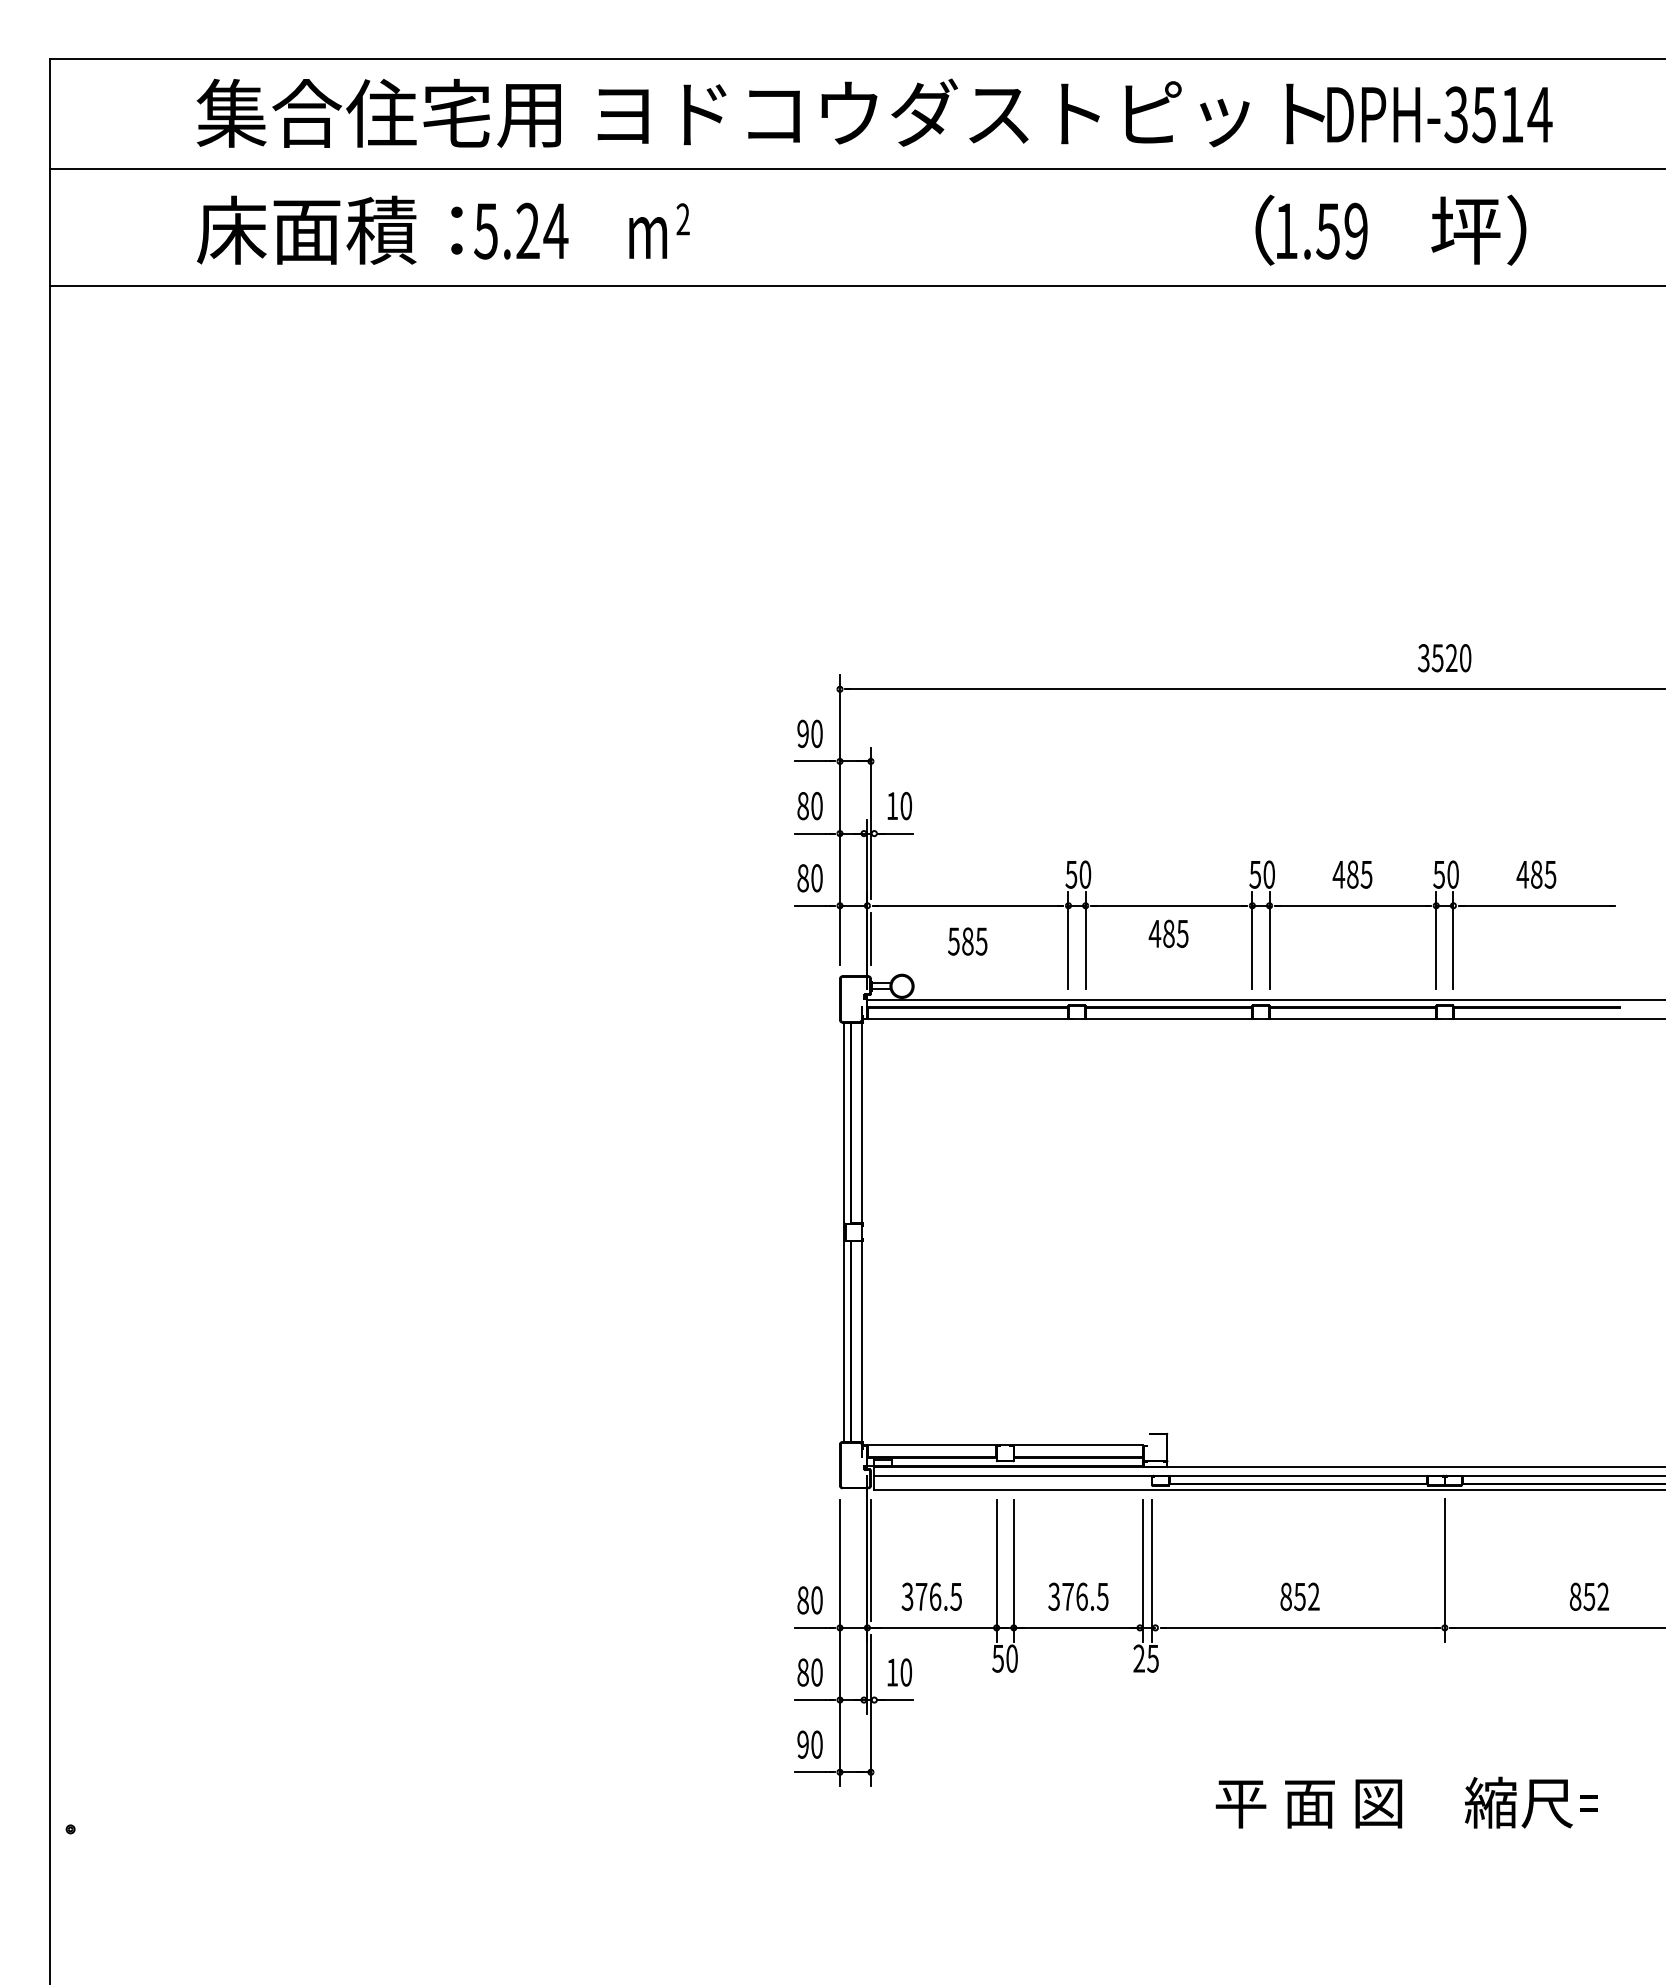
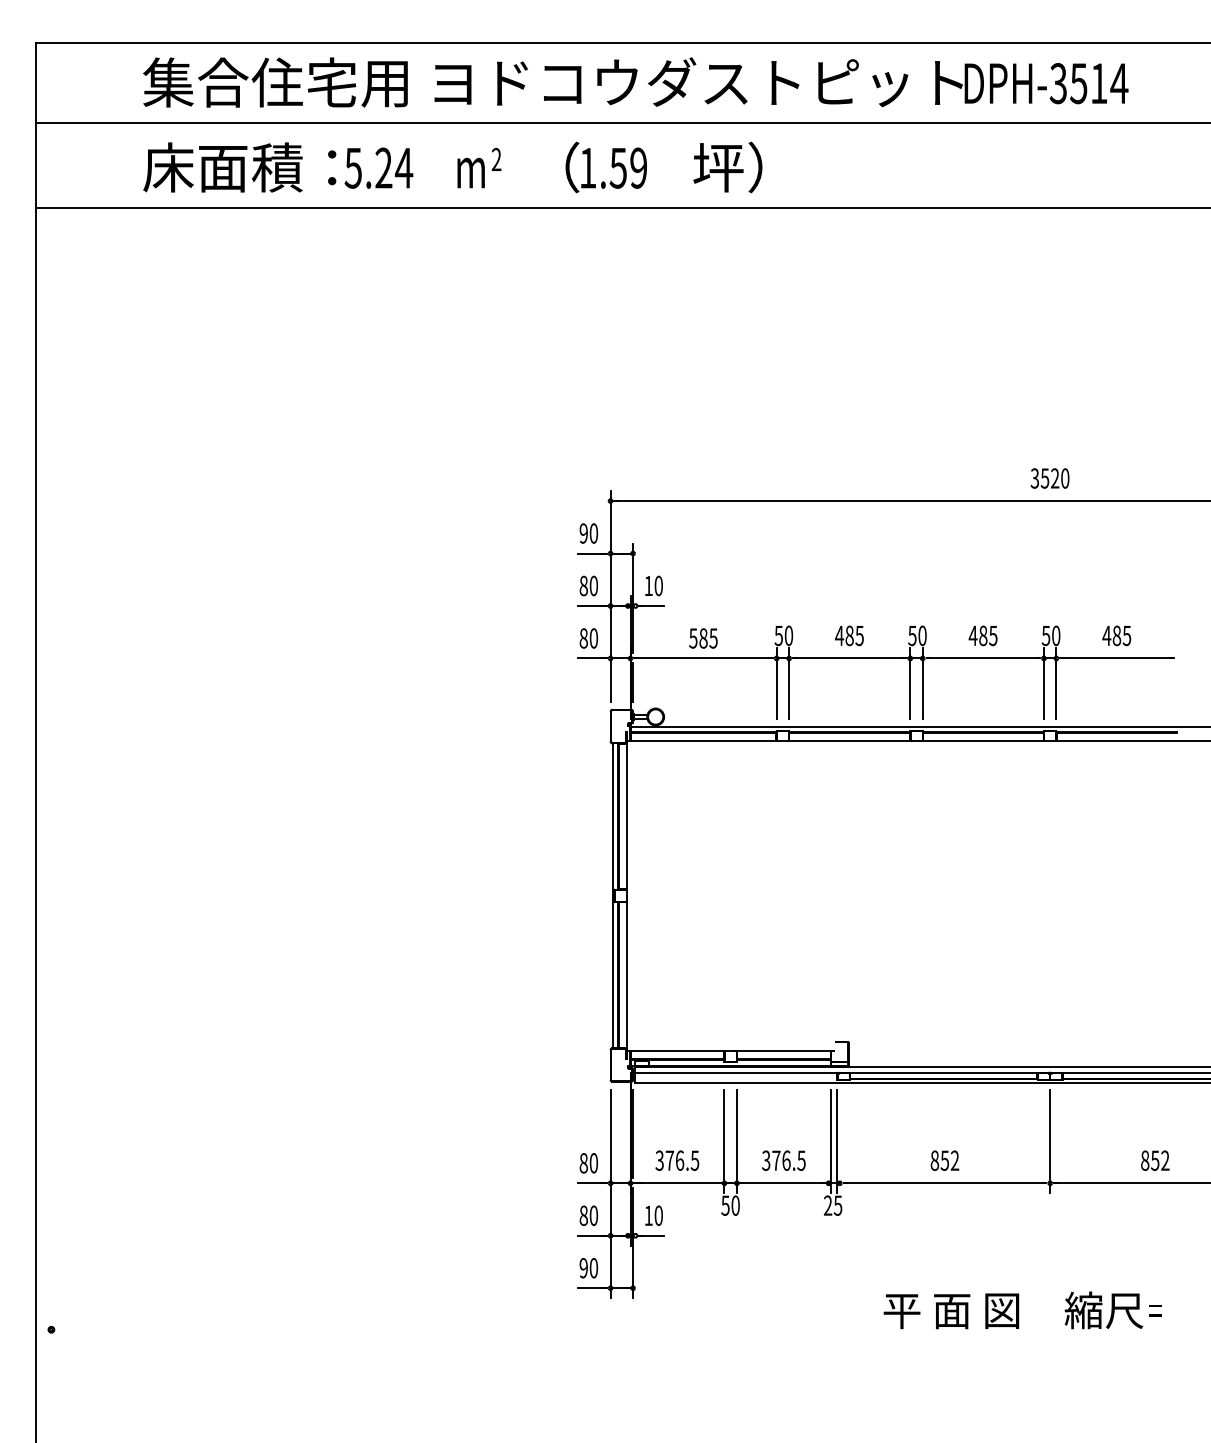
text: (1390, 230) -> (663, 167), moved
text: (1168, 933) -> (849, 635), moved
text: (967, 941) -> (703, 638), moved

